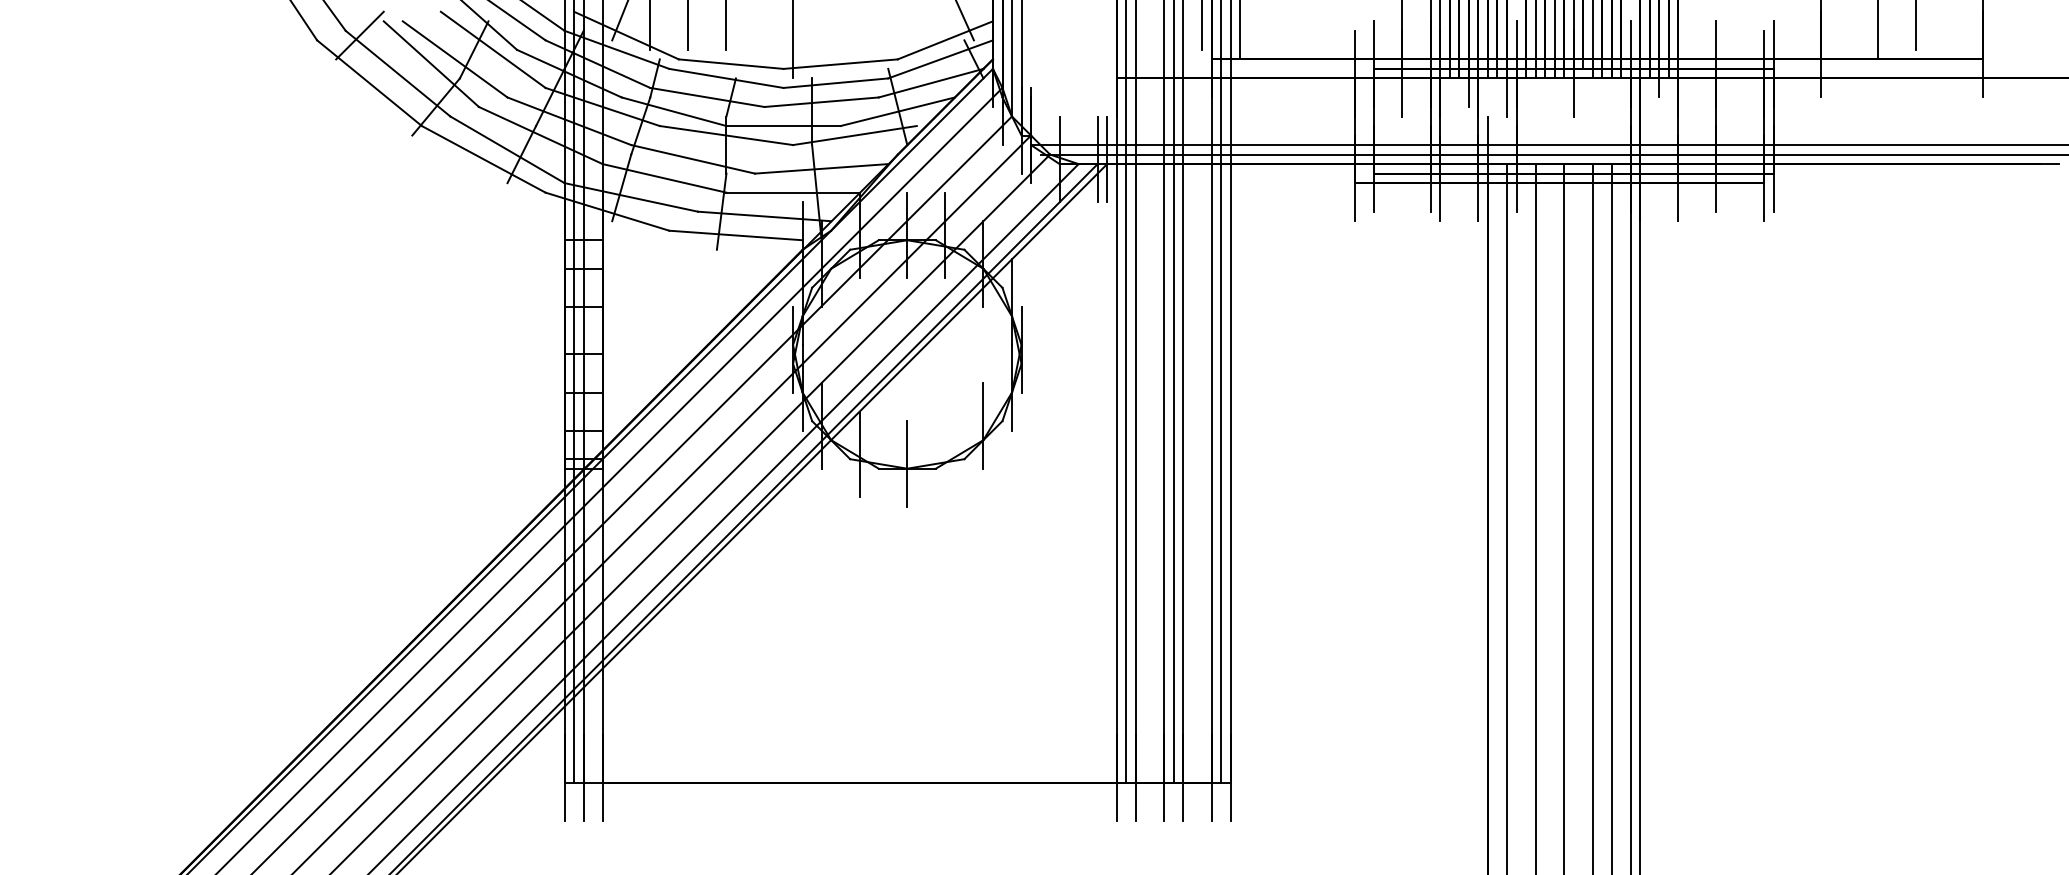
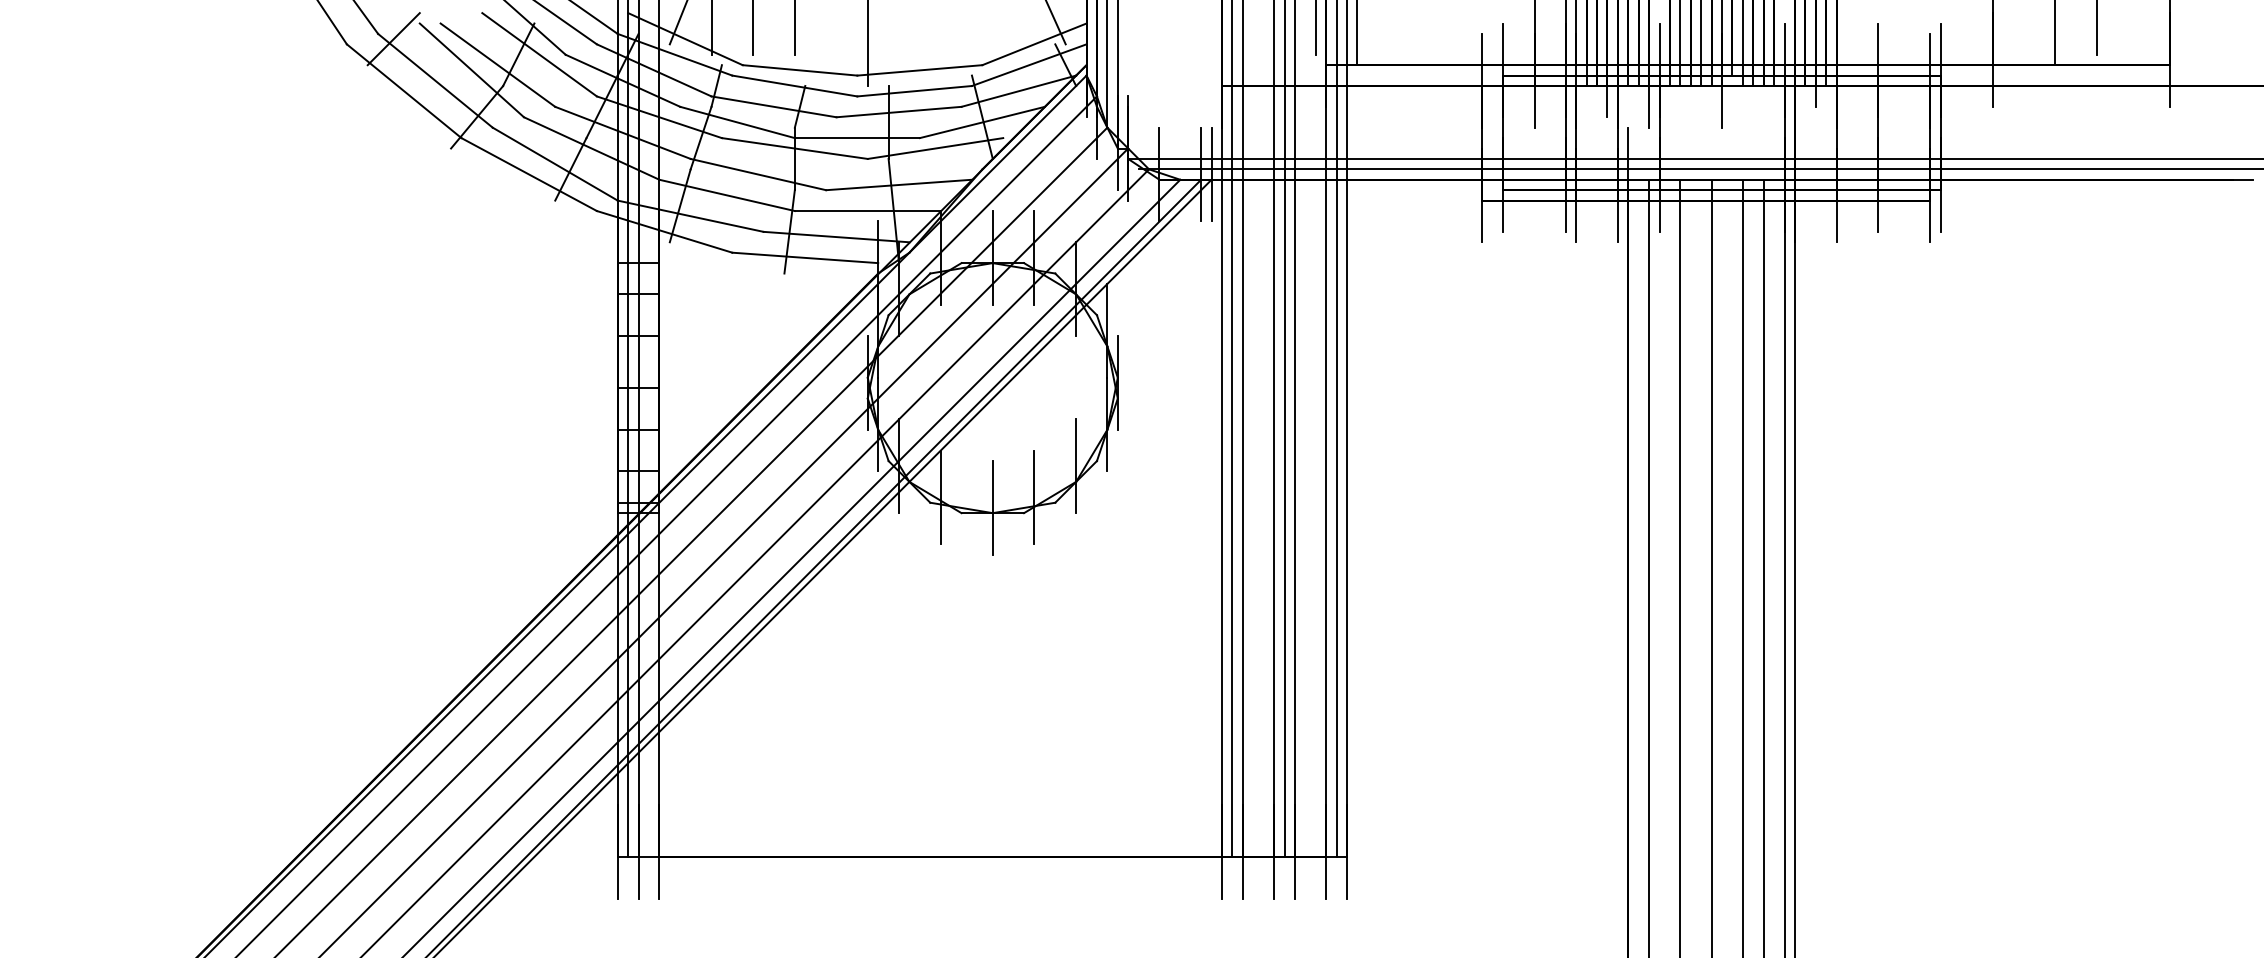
line: (945, 454) -> (1034, 497), added

